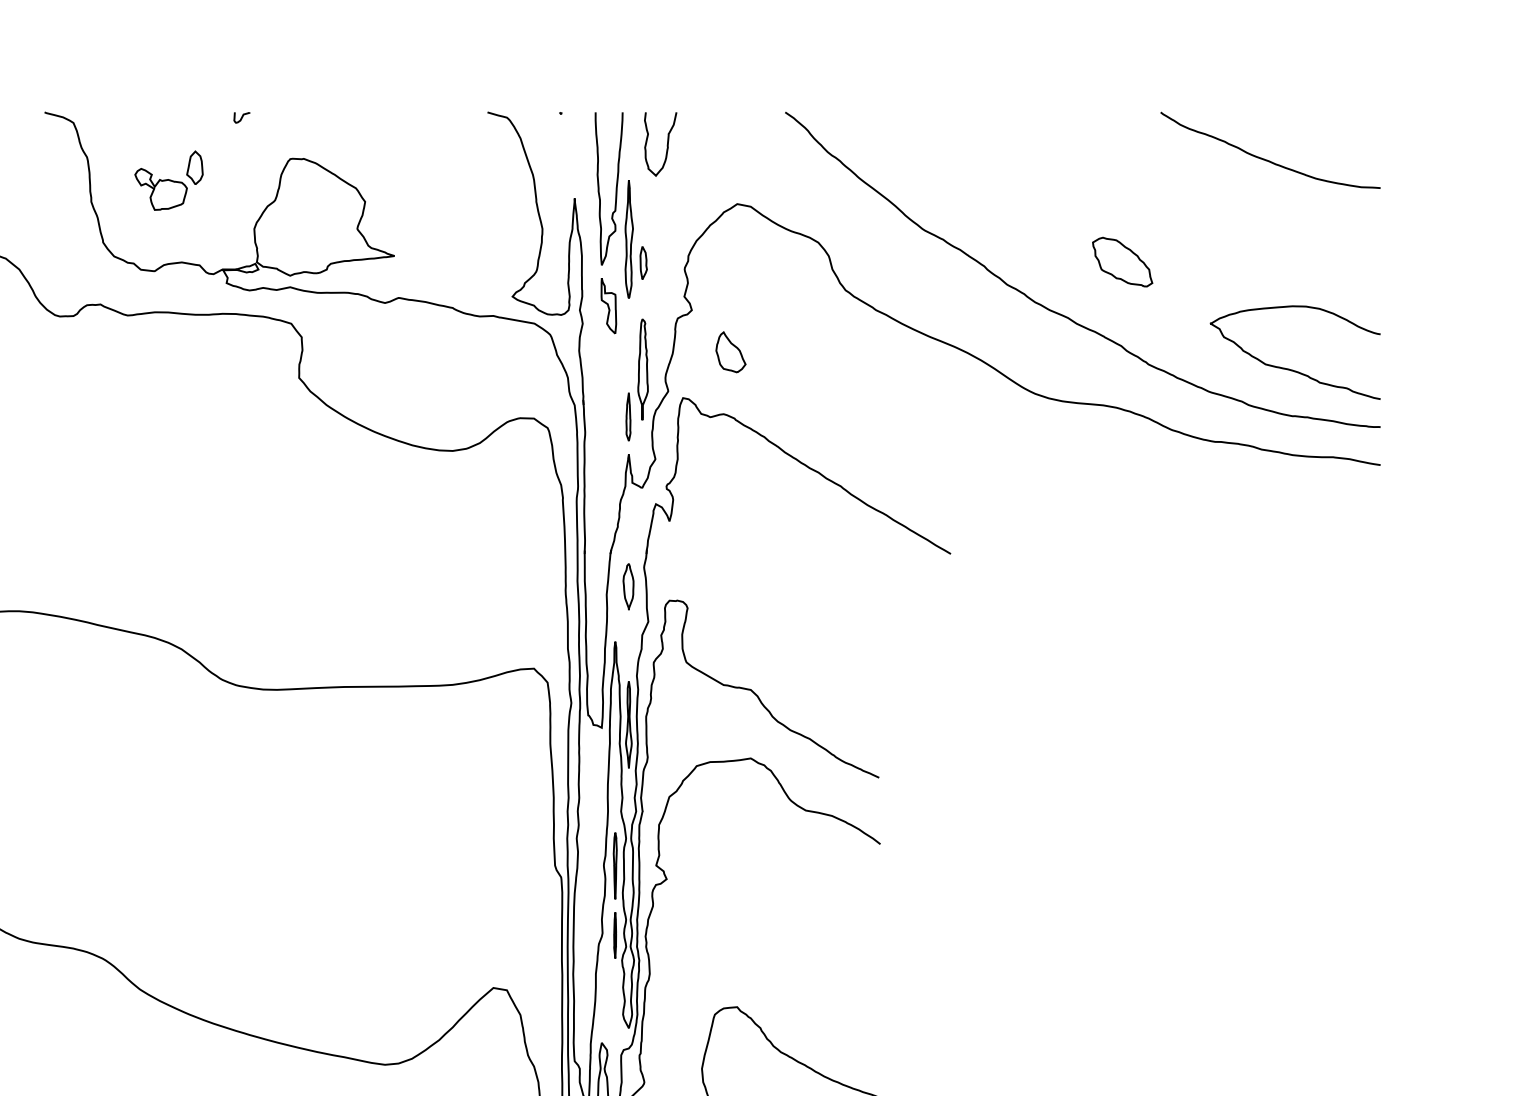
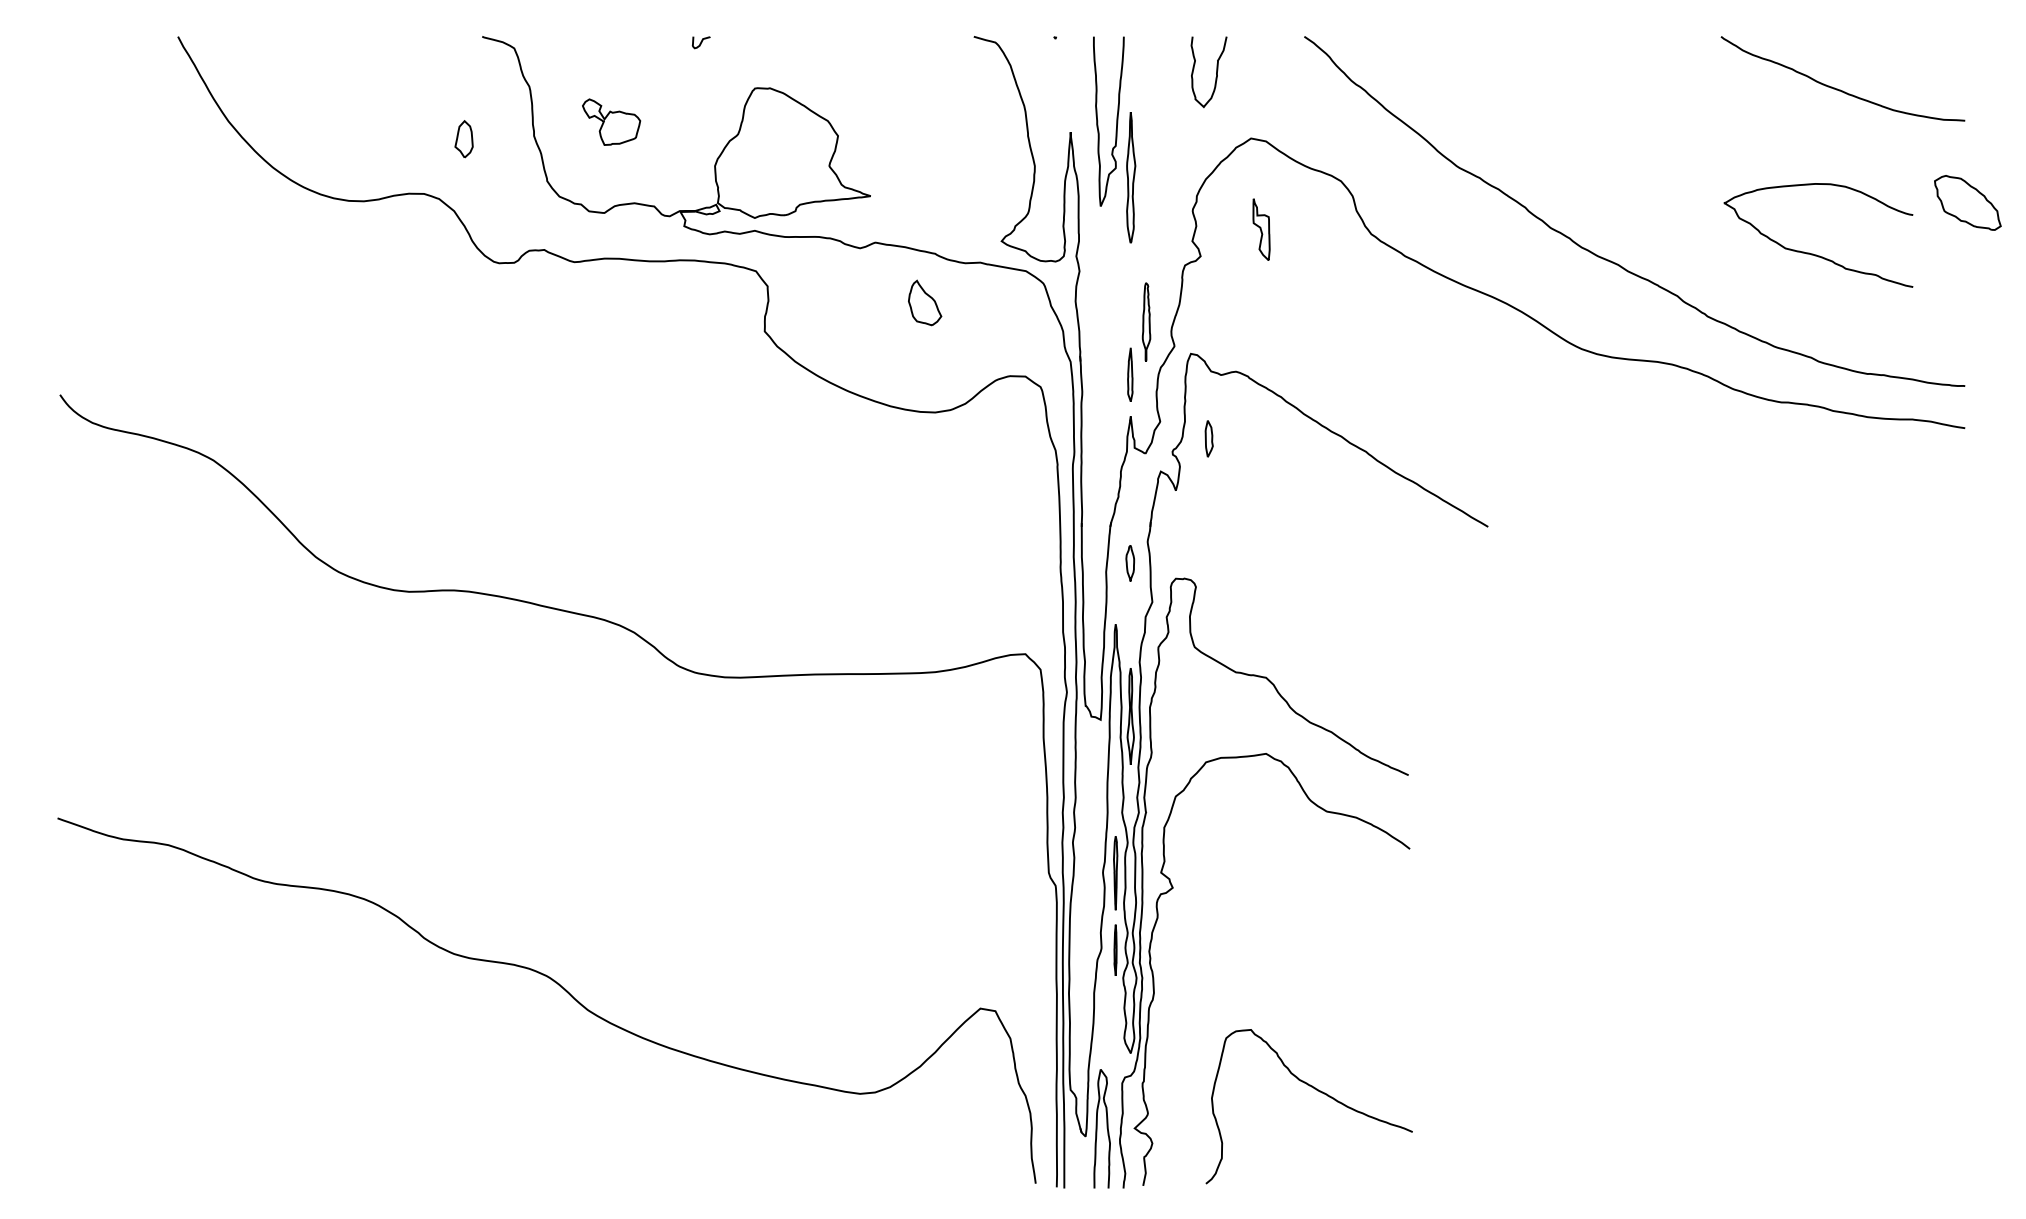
curve: (667, 144) -> (1216, 72), moved
part: (194, 168) -> (463, 139), moved
part: (1122, 261) -> (1967, 202), moved
part: (643, 262) -> (1208, 438), moved
part: (608, 305) -> (1261, 229), moved
part: (731, 351) -> (925, 302), moved
part: (643, 368) -> (1146, 321), size x0.7
curve: (1290, 368) -> (1813, 253), moved
part: (627, 586) -> (1129, 563), size x0.7

